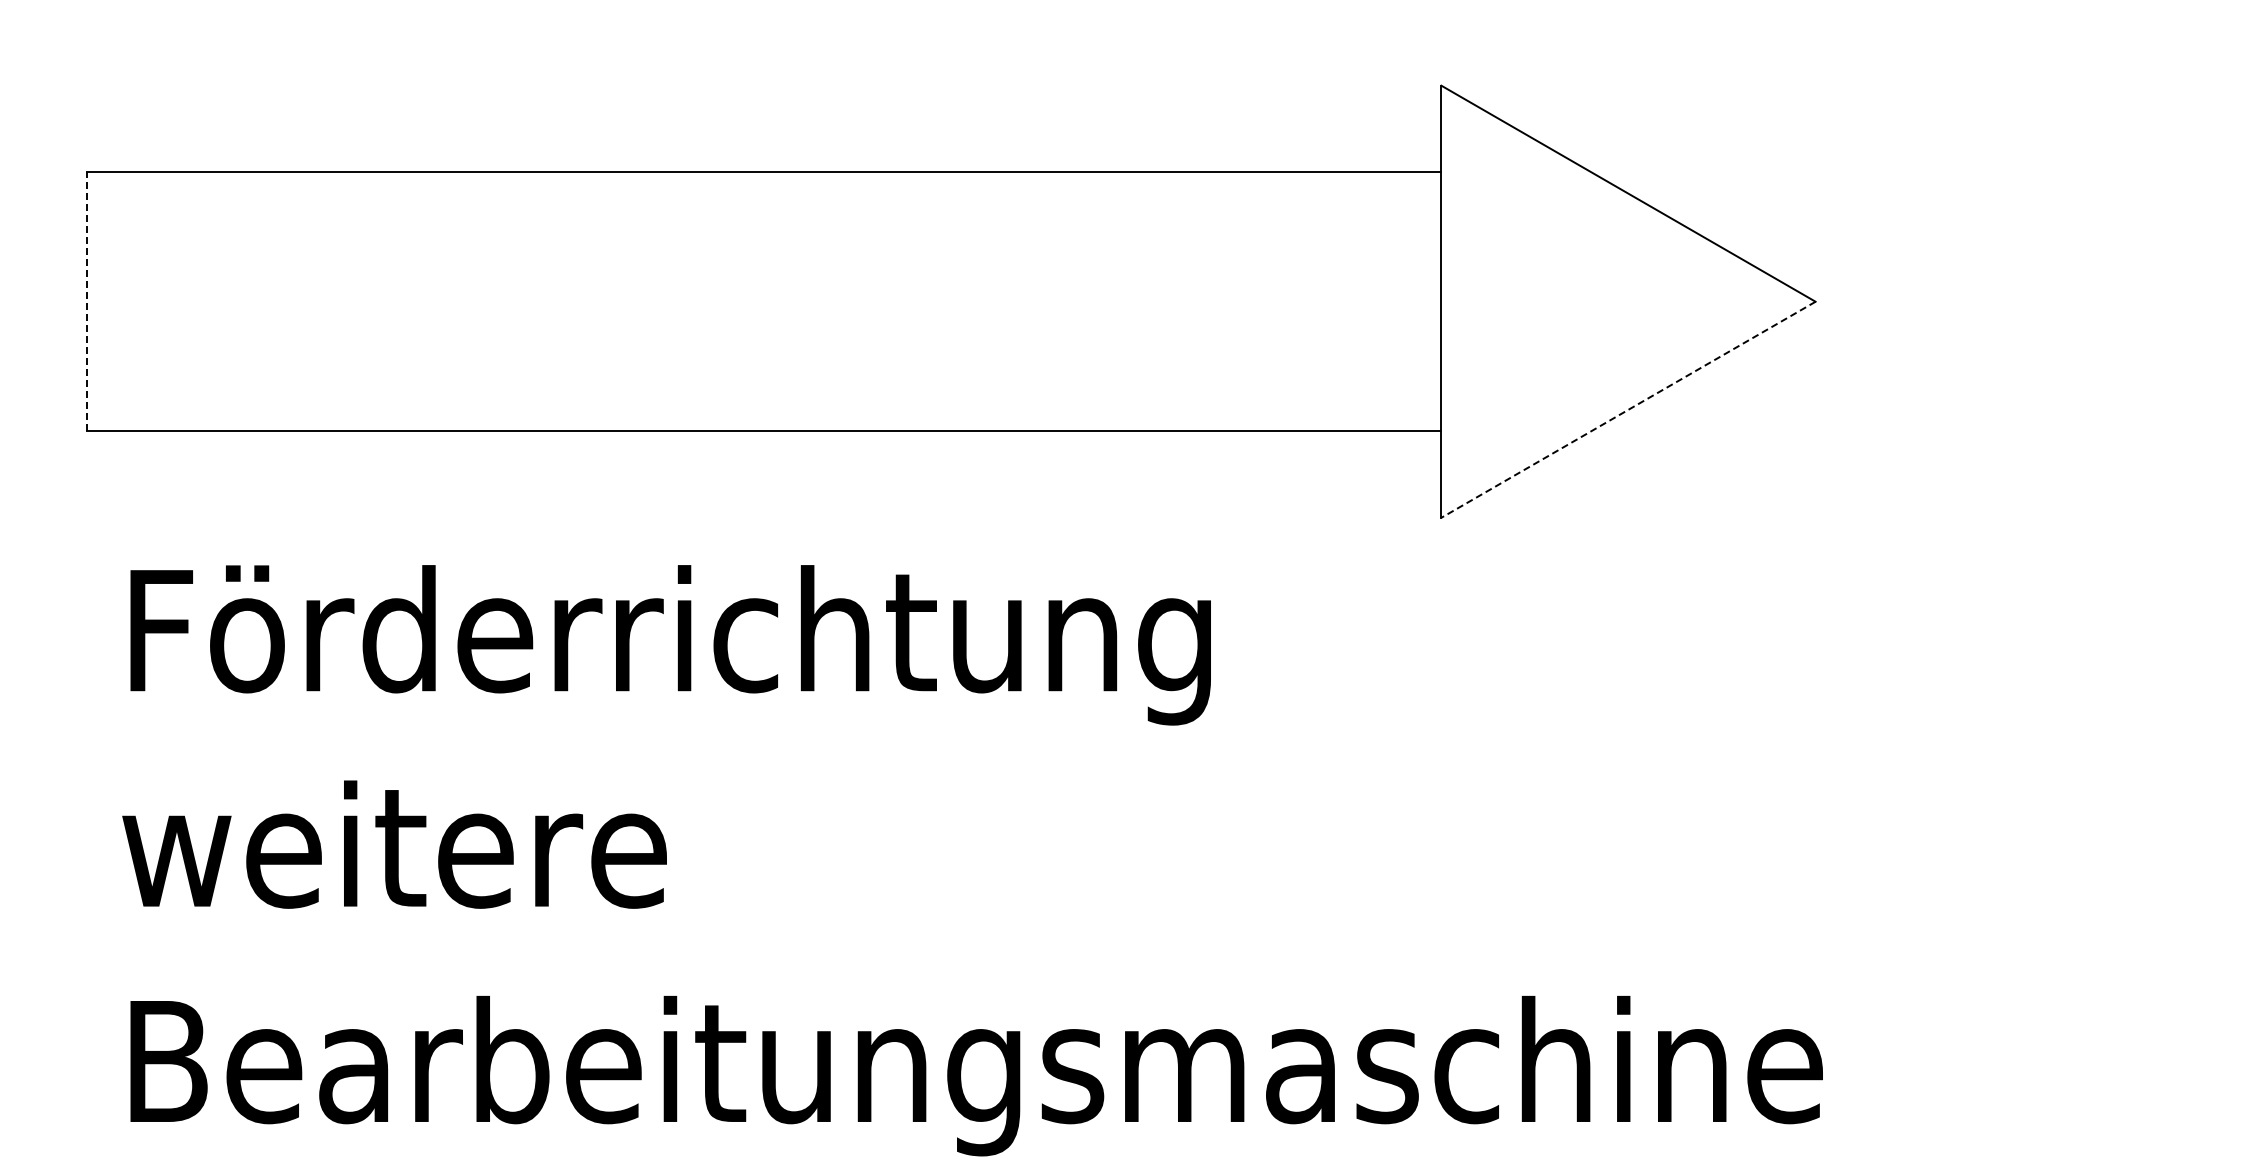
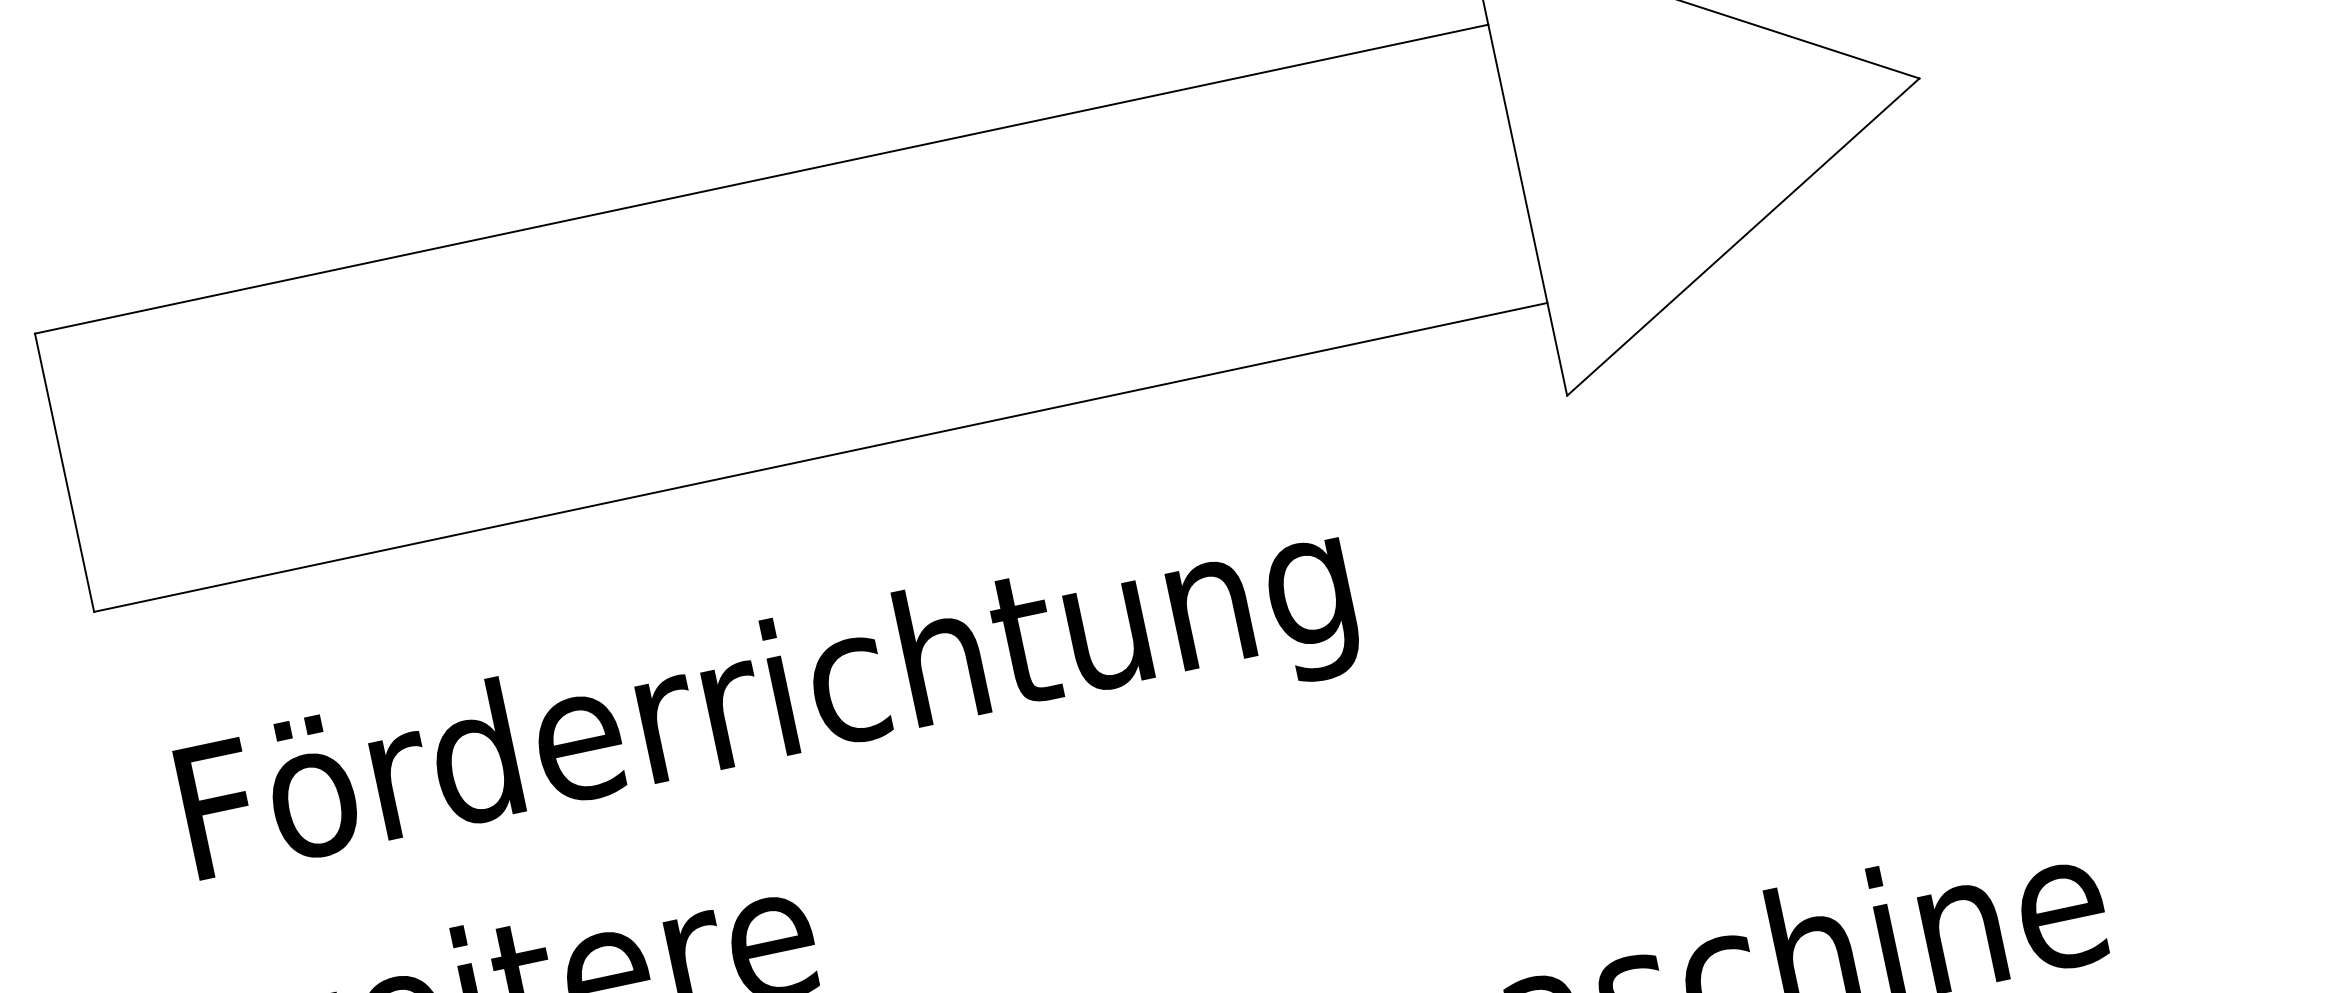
line: (87, 301) -> (64, 472), dashed -> solid
line: (1628, 410) -> (1743, 237), dashed -> solid

